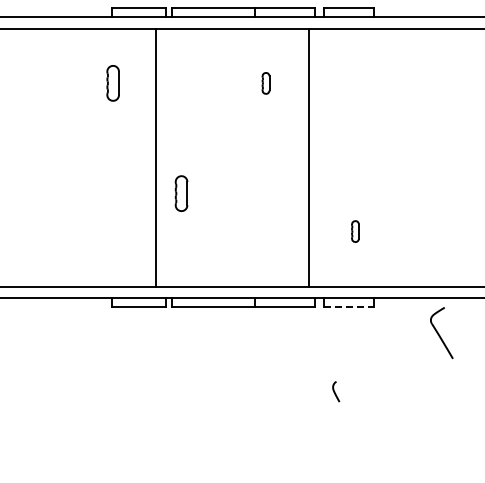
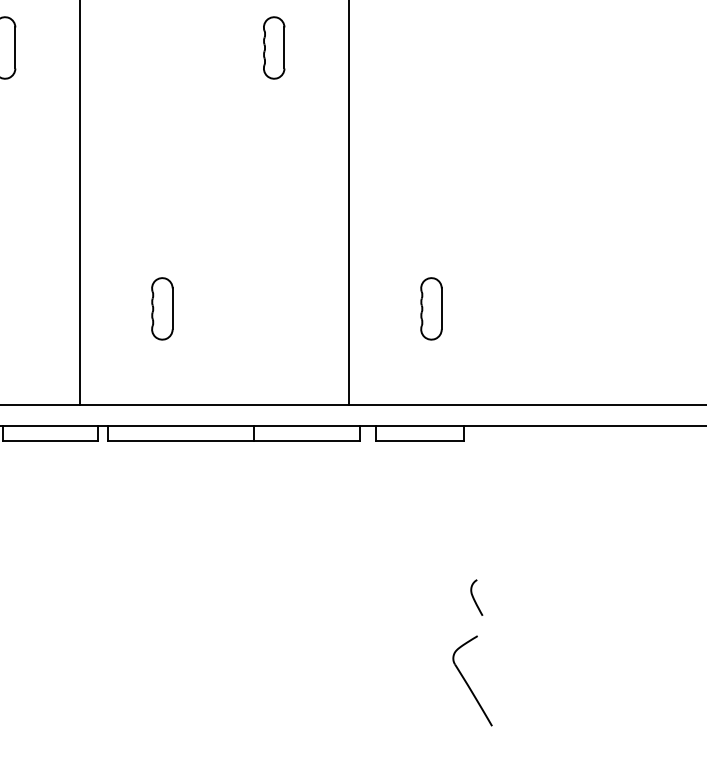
part: (265, 83) -> (273, 48), size x1.67
part: (181, 193) -> (162, 308), moved
part: (355, 231) -> (431, 308), size x1.67
line: (349, 306) -> (420, 440), dashed -> solid
part: (441, 332) -> (471, 679), moved
curve: (335, 391) -> (475, 597), moved

